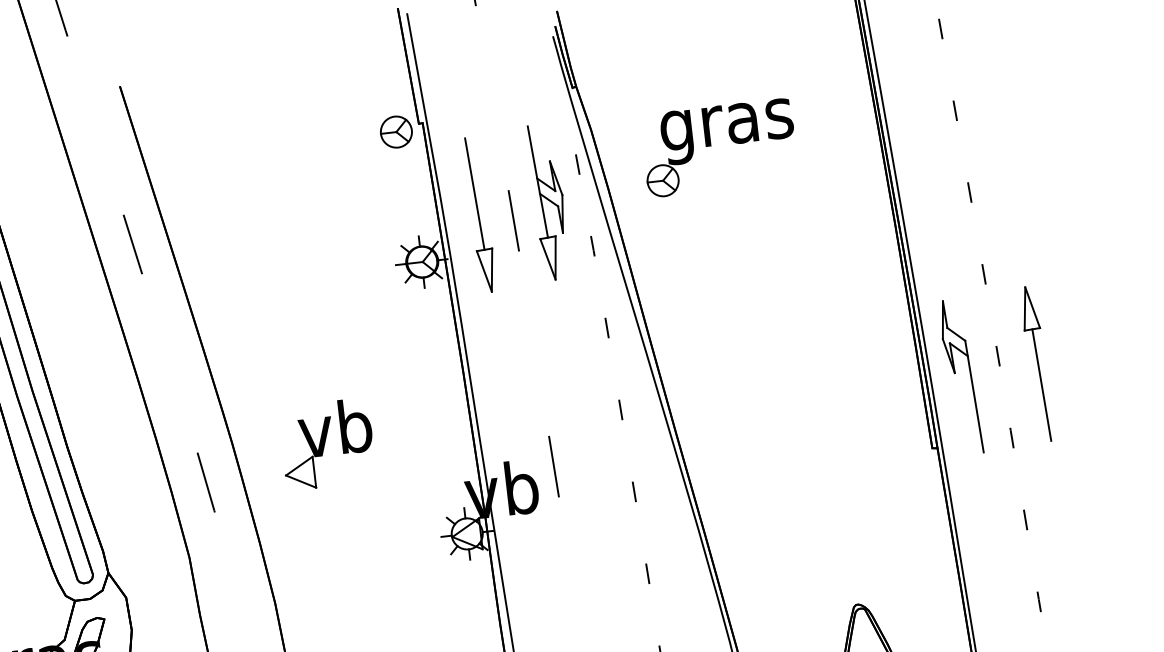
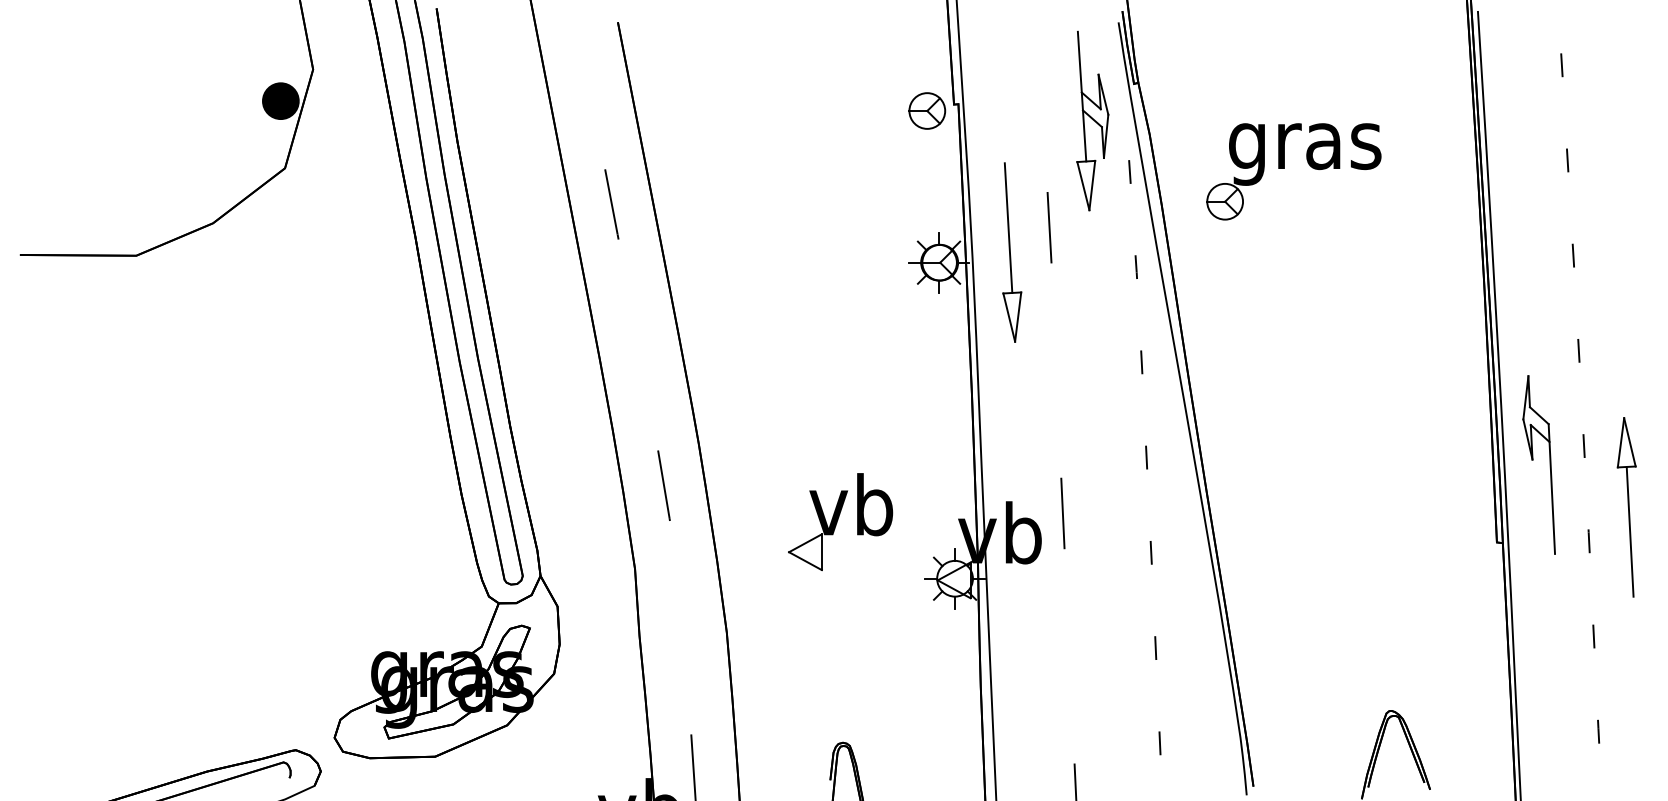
part: (549, 201) -> (1092, 120), moved
part: (480, 214) -> (1012, 252), moved
part: (1036, 364) -> (1626, 507), moved
part: (327, 444) -> (840, 522), moved

